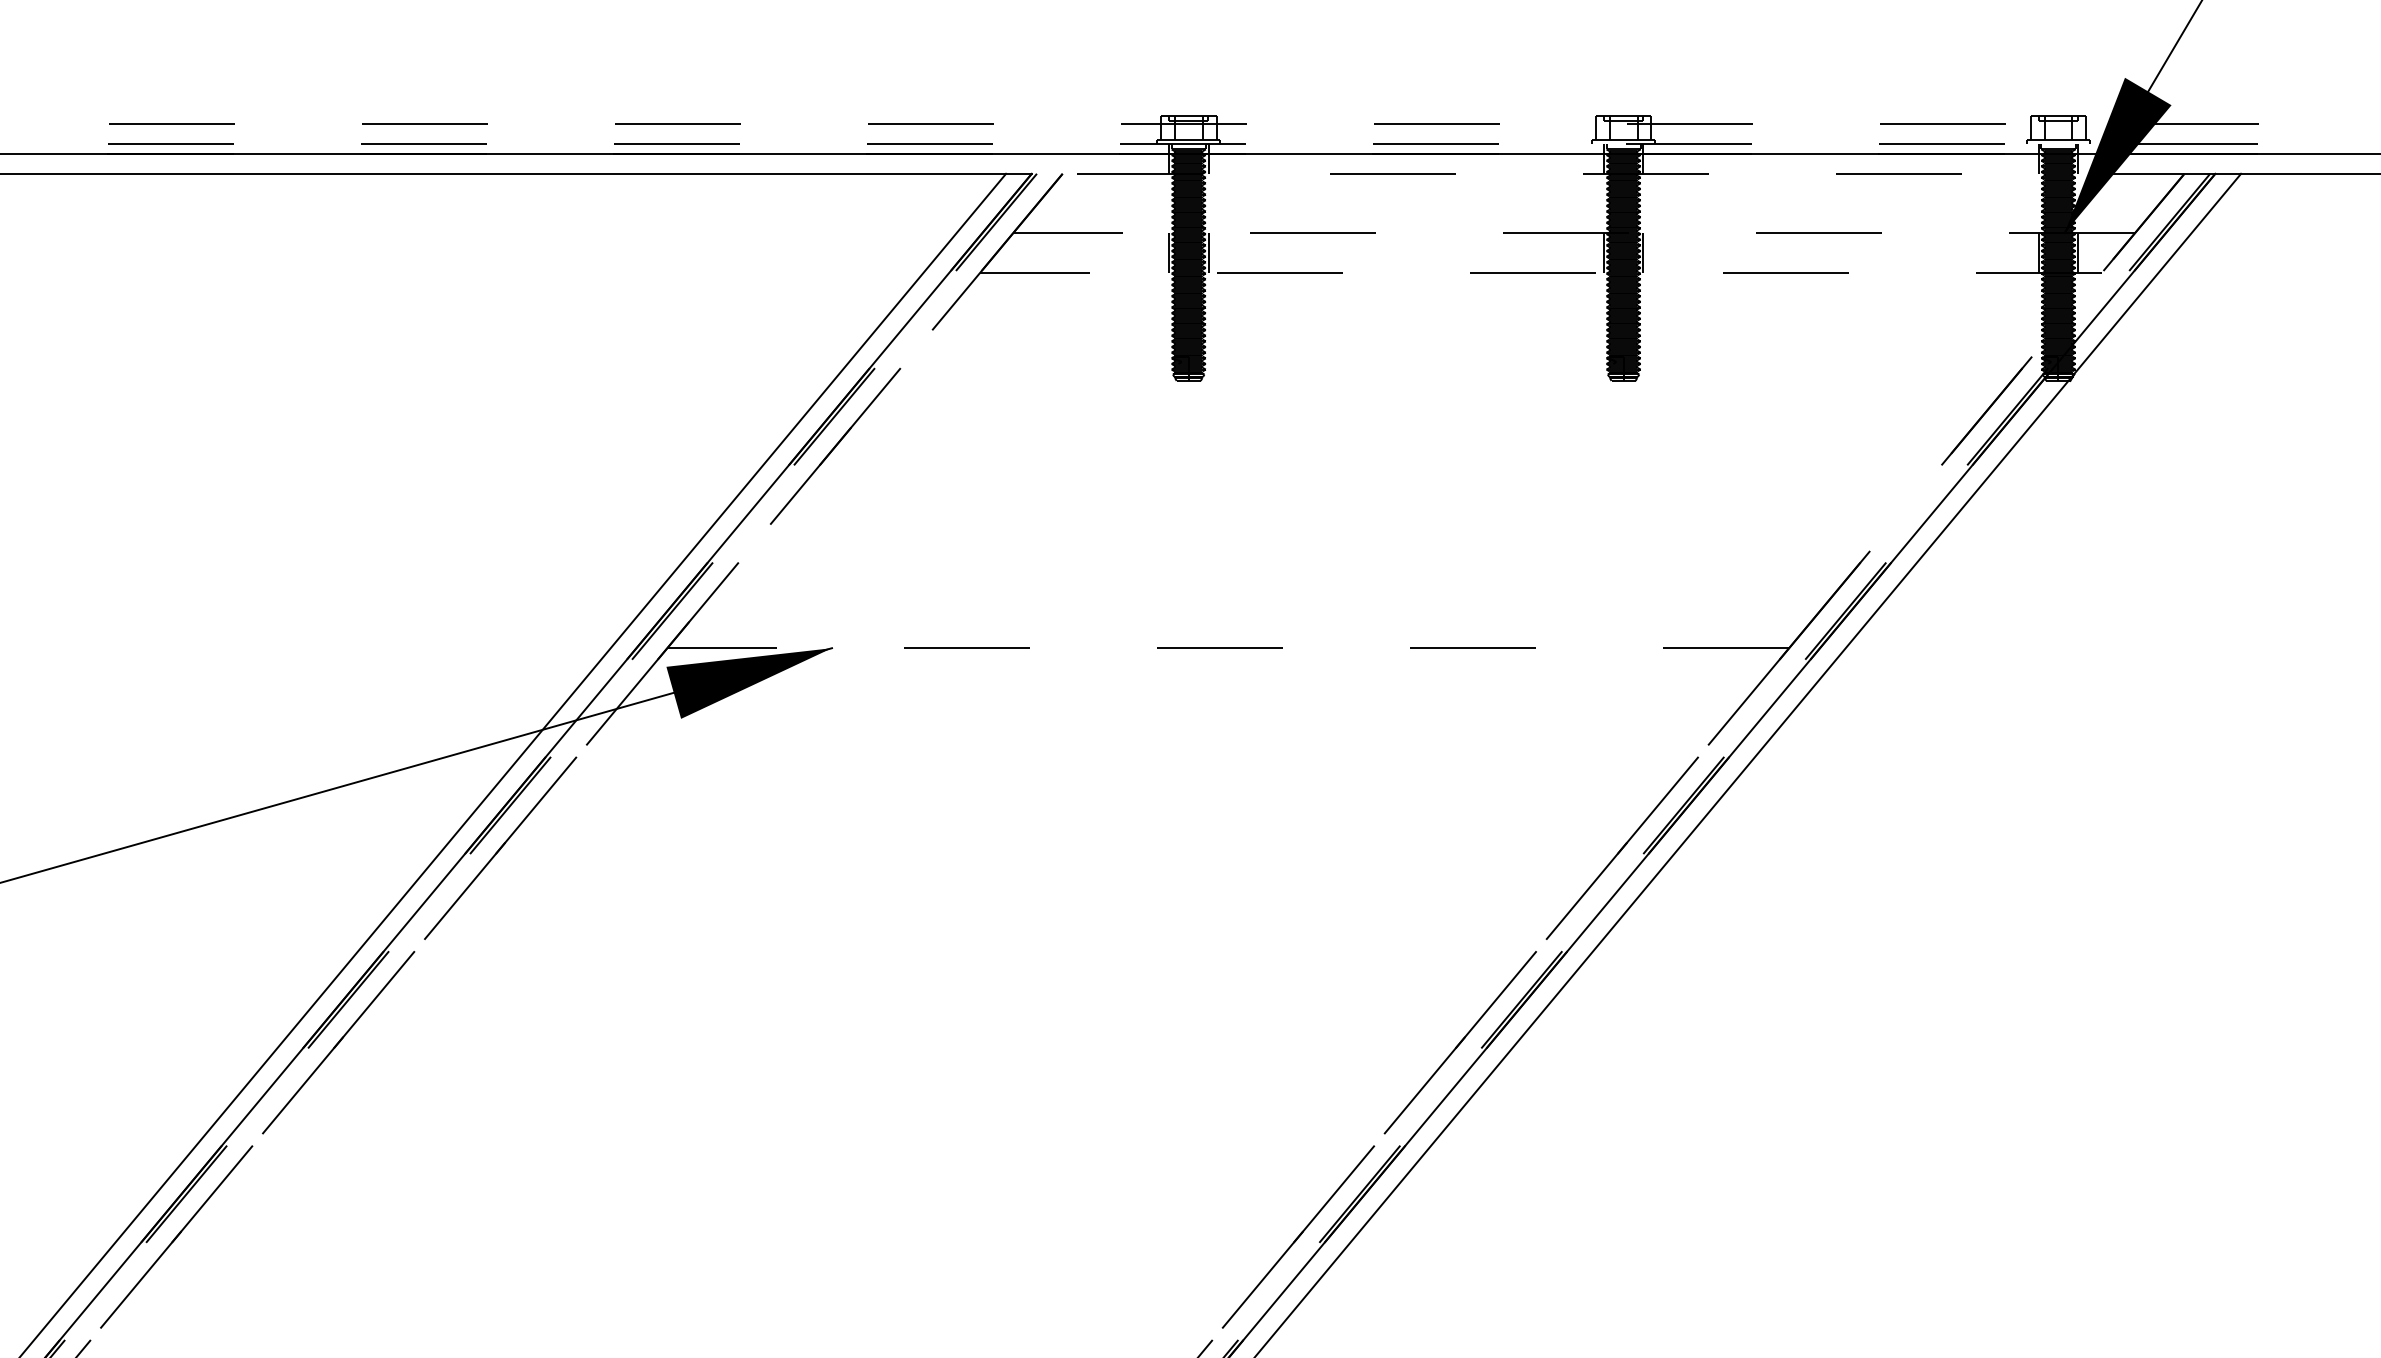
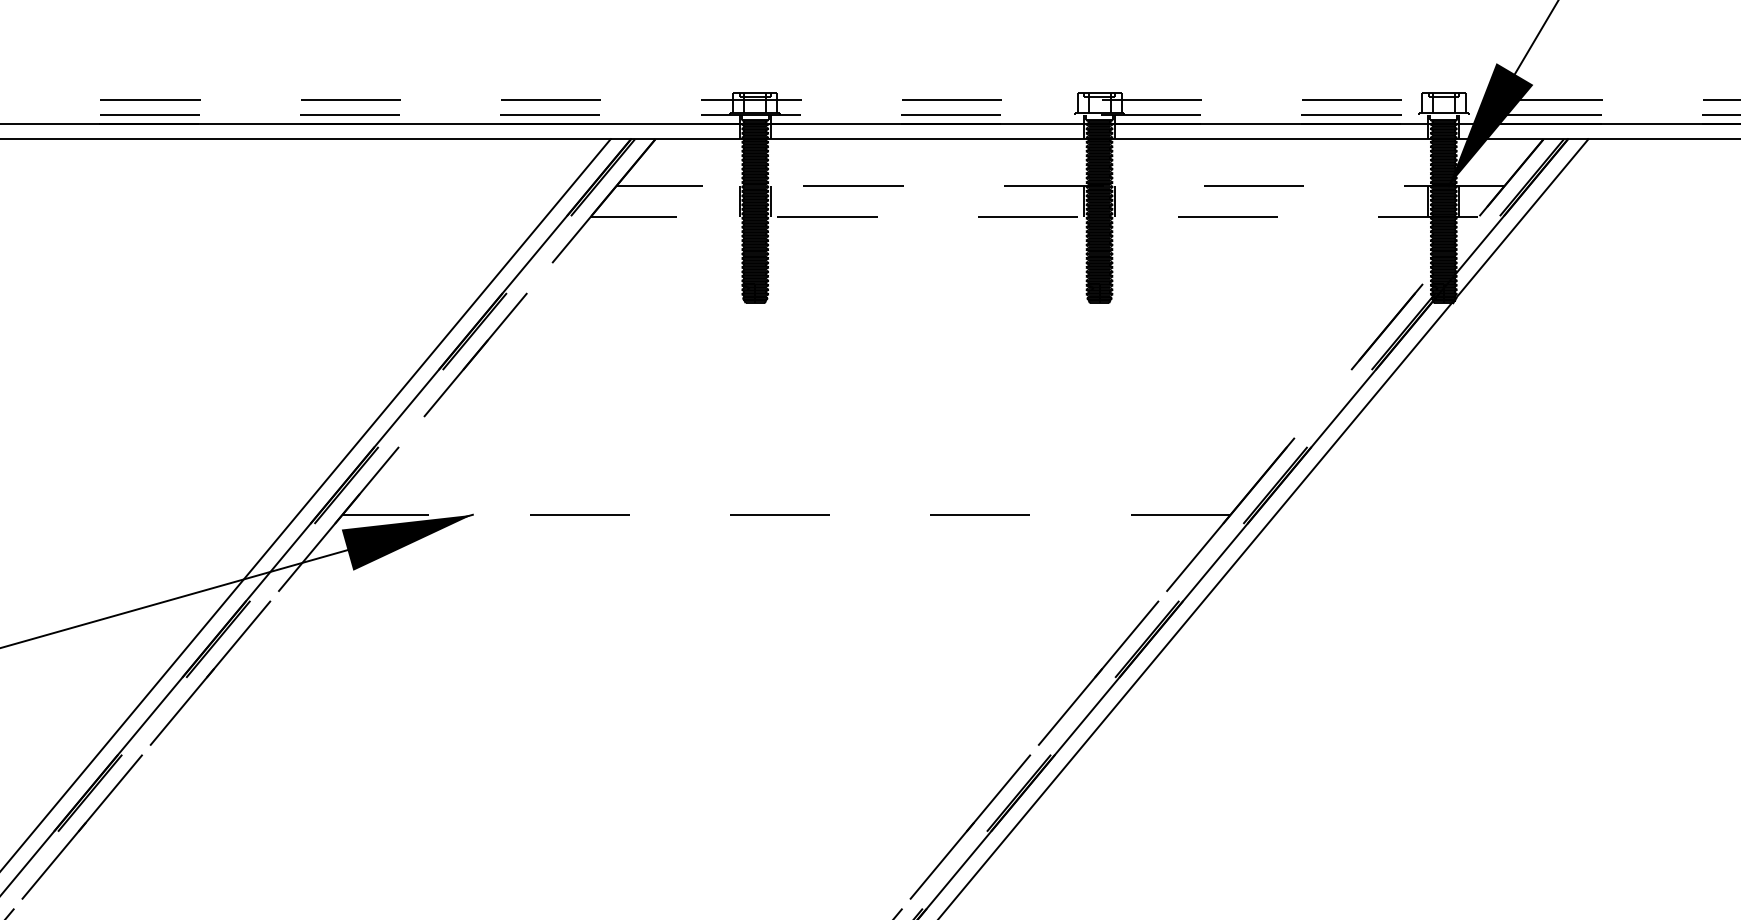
line: (1623, 173) -> (1099, 138), dashed -> solid

